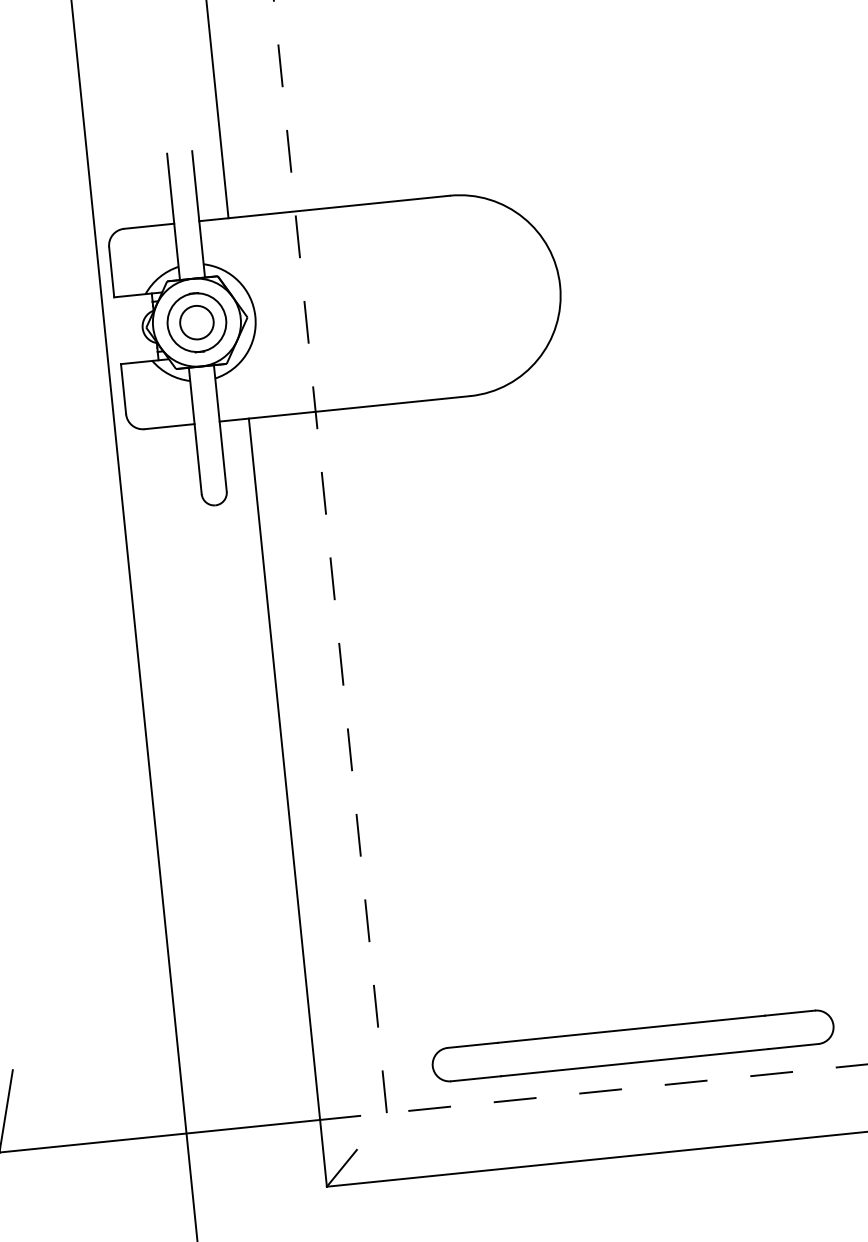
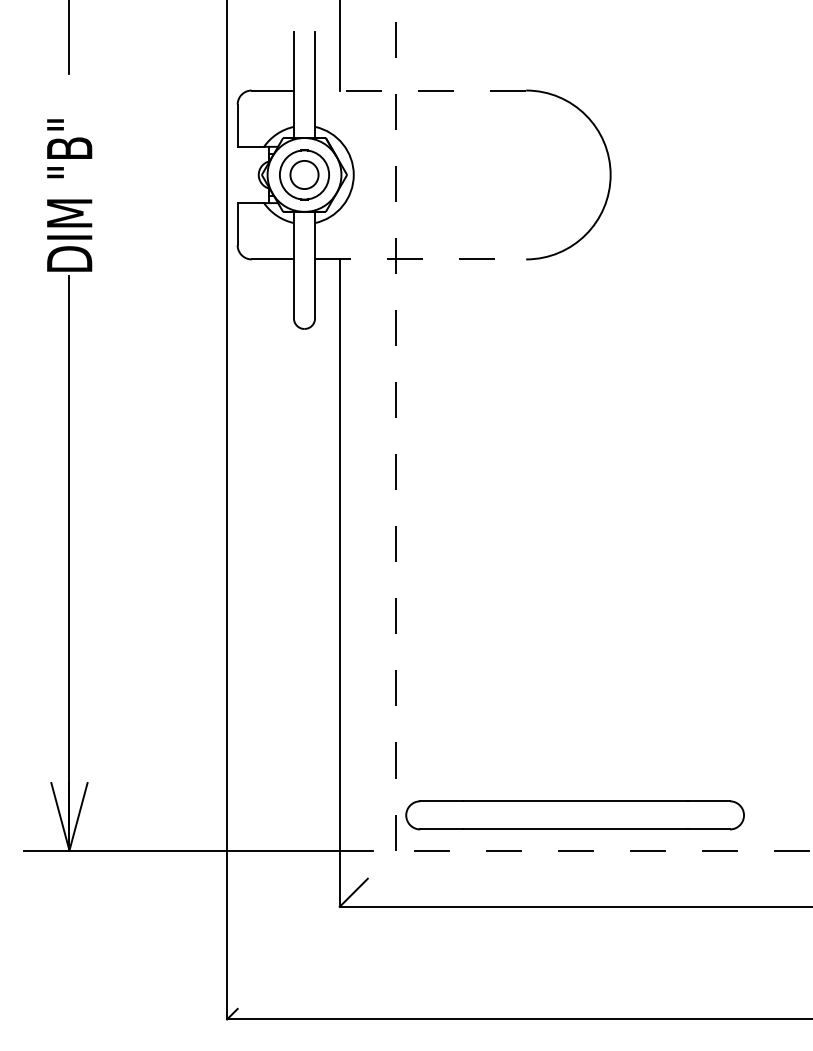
line: (324, 208) -> (420, 90), solid -> dashed
line: (344, 408) -> (420, 259), solid -> dashed
part: (632, 1046) -> (574, 815), moved

